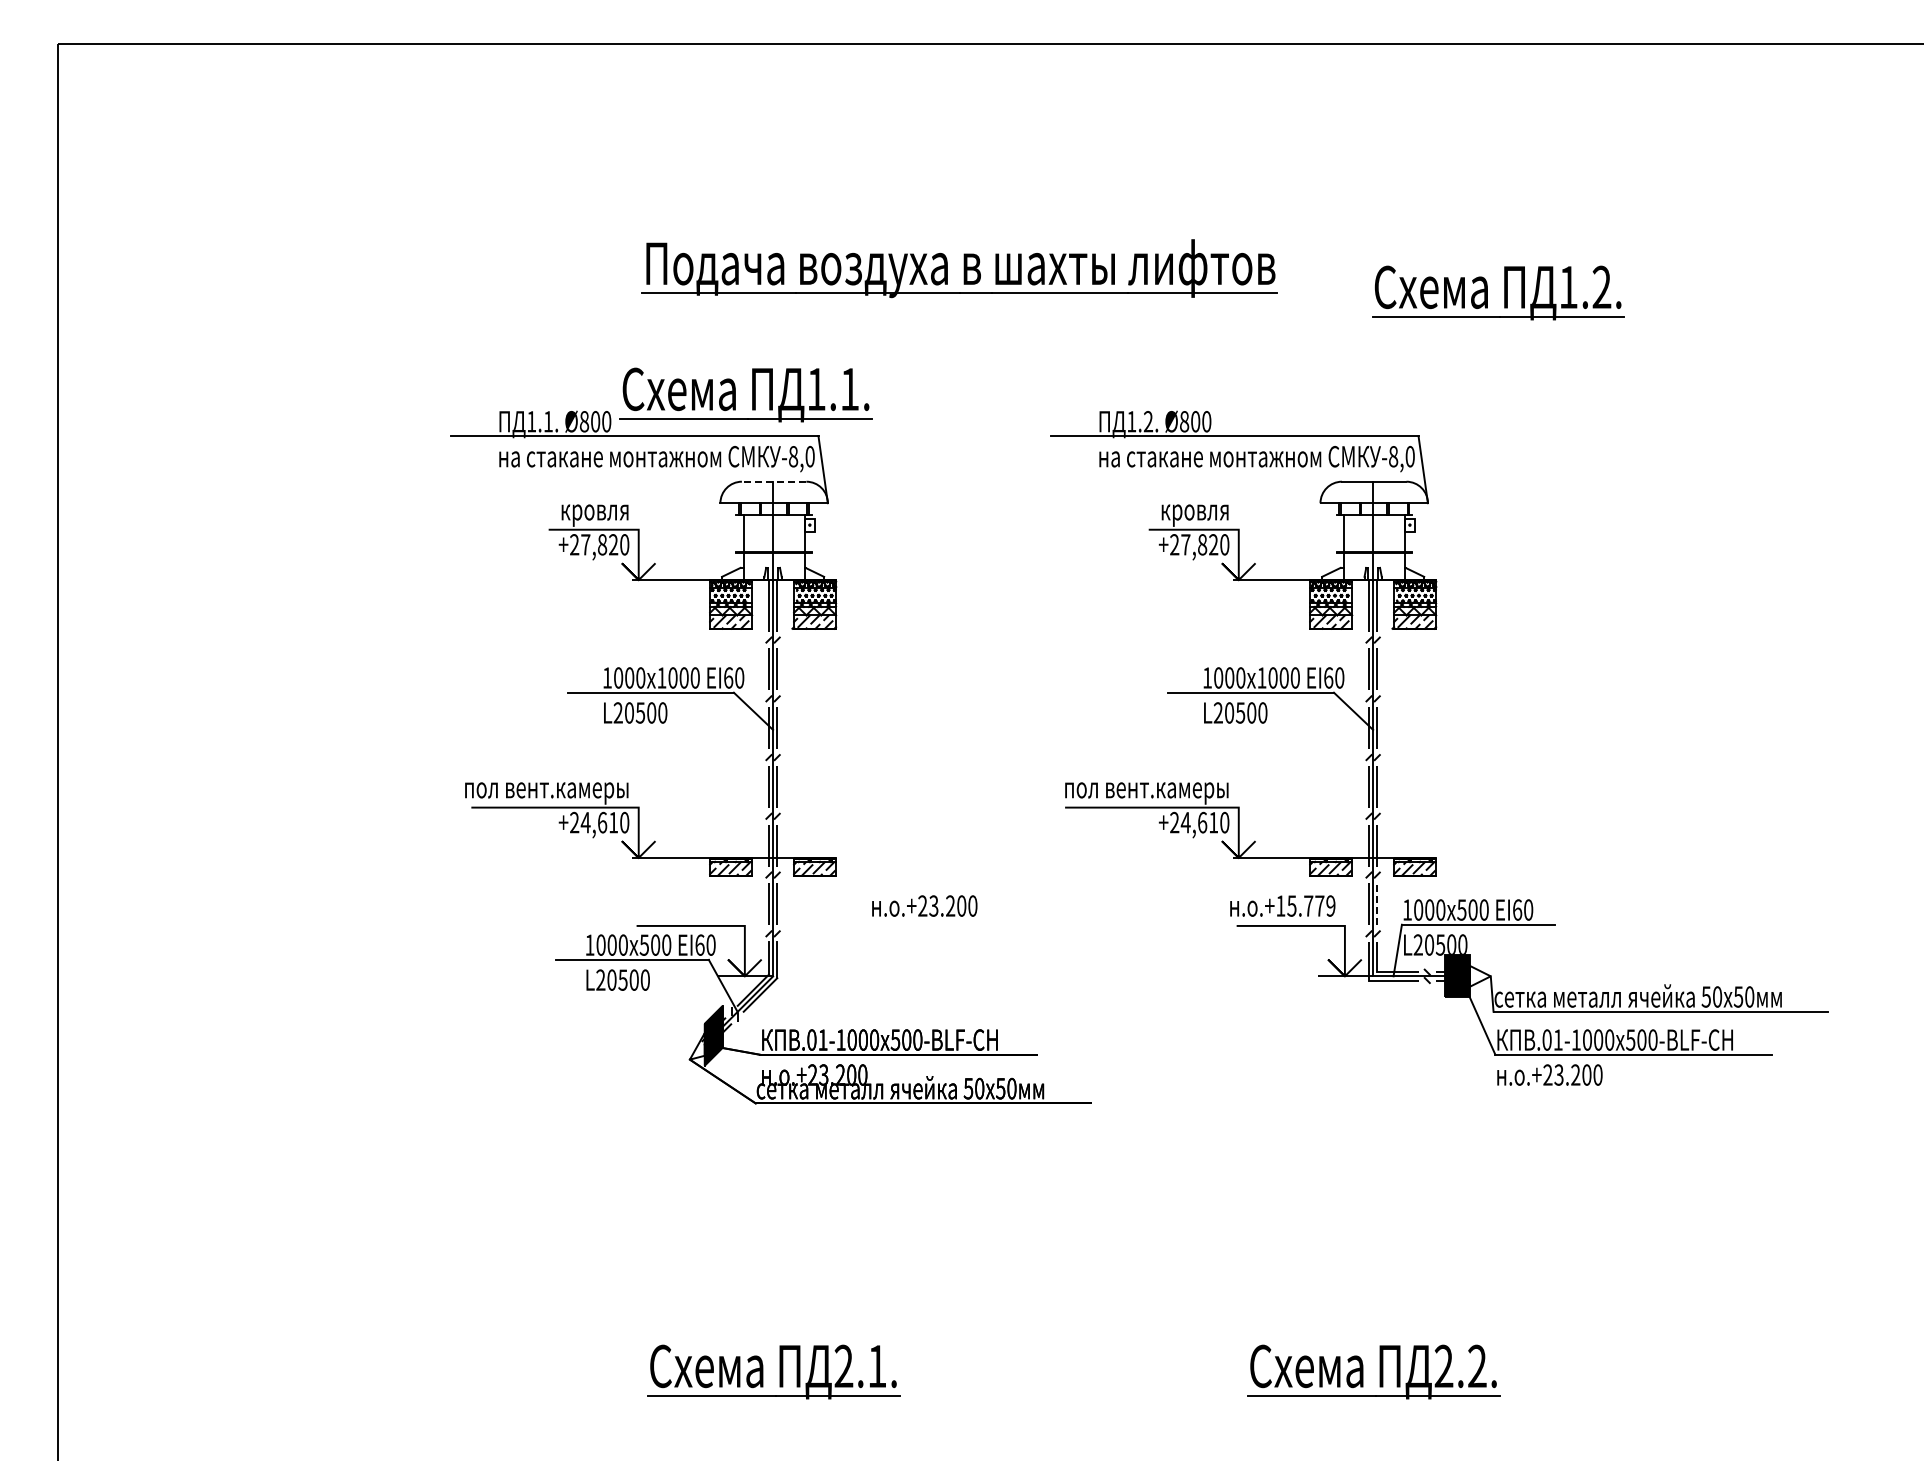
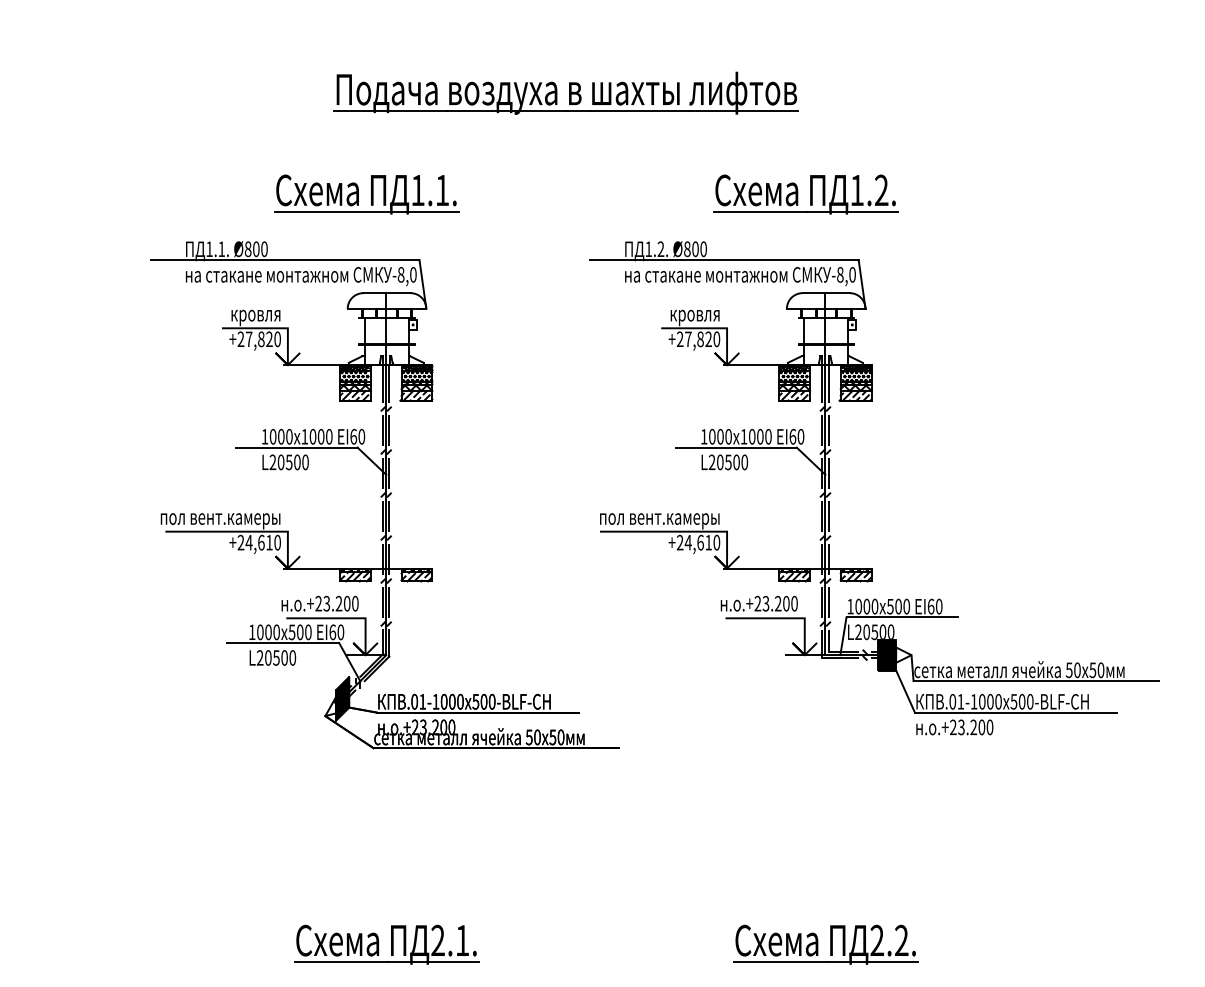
part: (959, 268) -> (565, 93), moved
part: (1498, 292) -> (805, 194), moved
part: (752, 394) -> (371, 194), moved
line: (773, 481) -> (386, 292), dashed -> solid
line: (1377, 904) -> (828, 602), dashed -> solid
text: (924, 905) -> (319, 603), moved
text: (1305, 905) -> (775, 603), .+15.779 -> .+23.200

